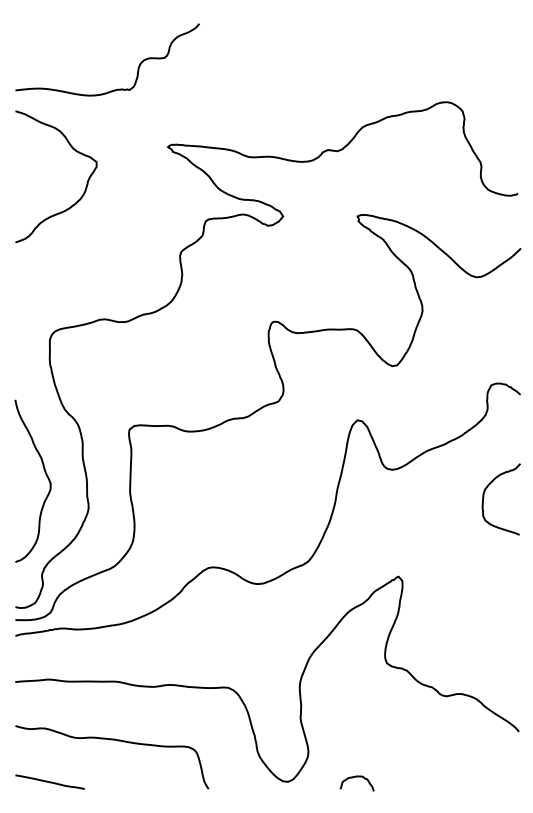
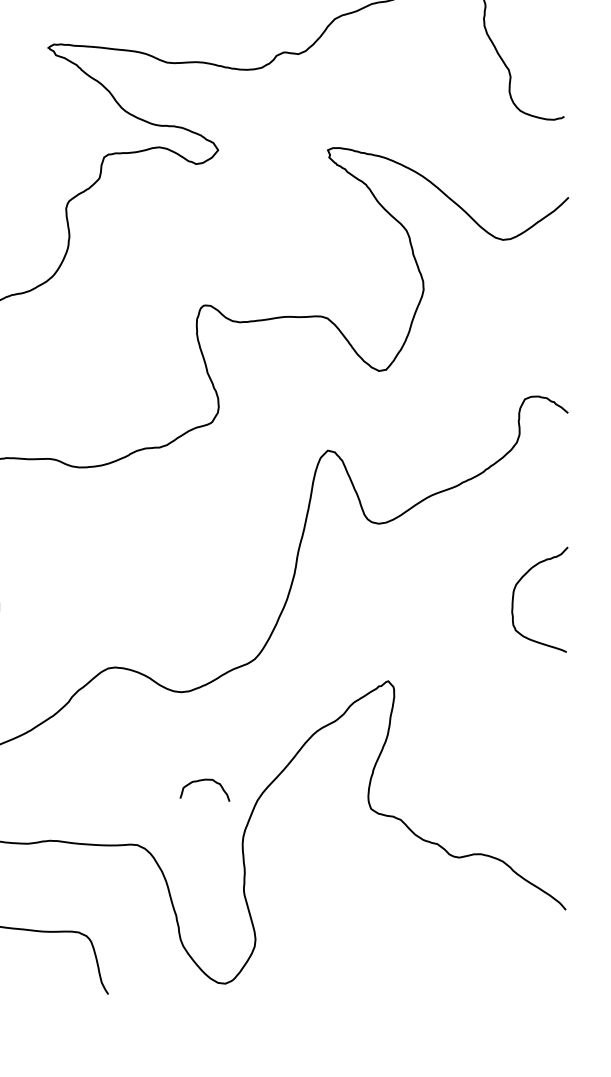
curve: (484, 497) -> (514, 596), moved
curve: (356, 777) -> (203, 781), moved

